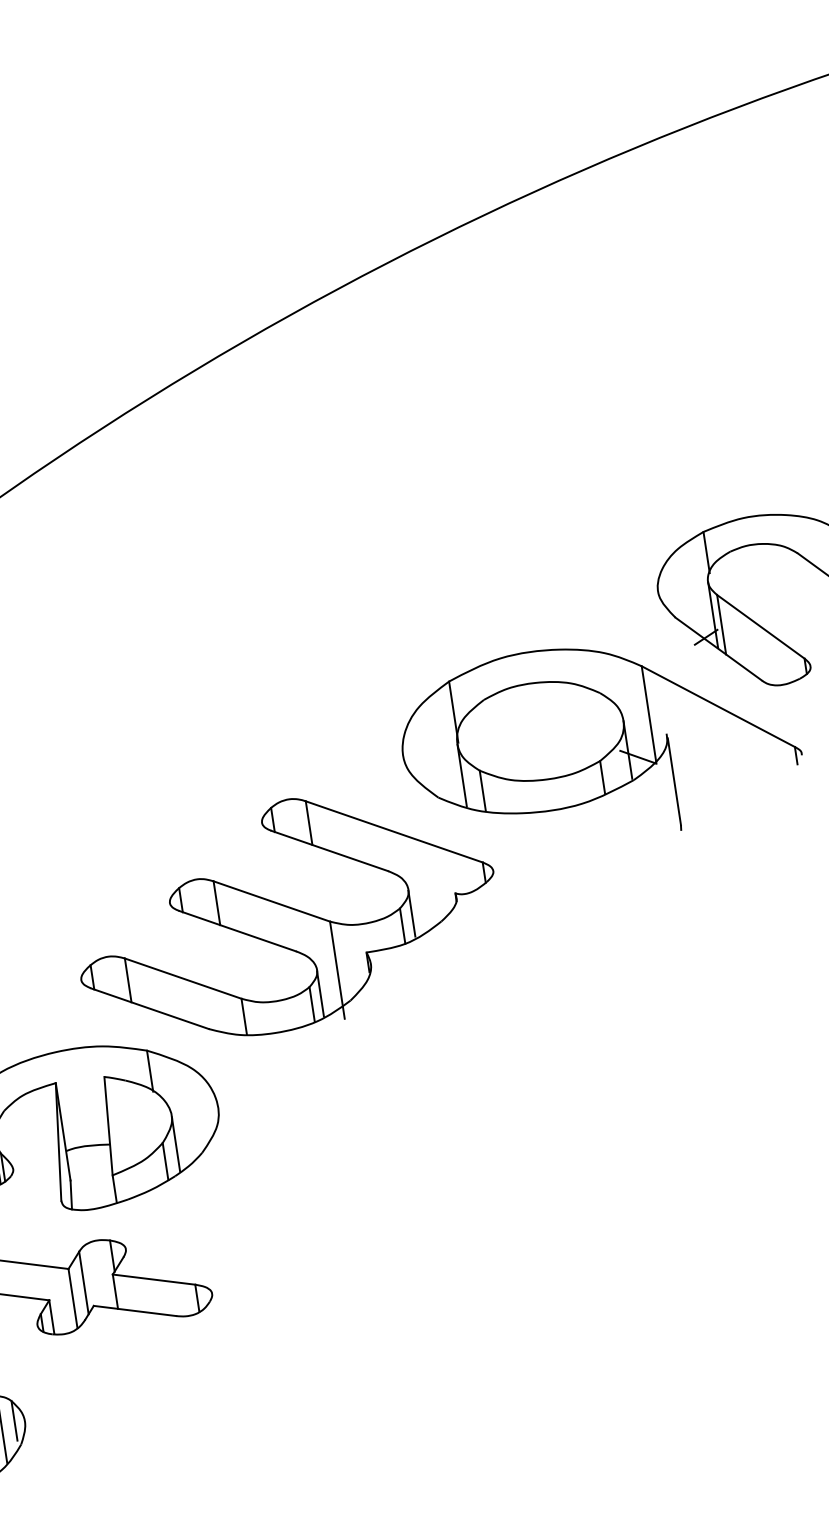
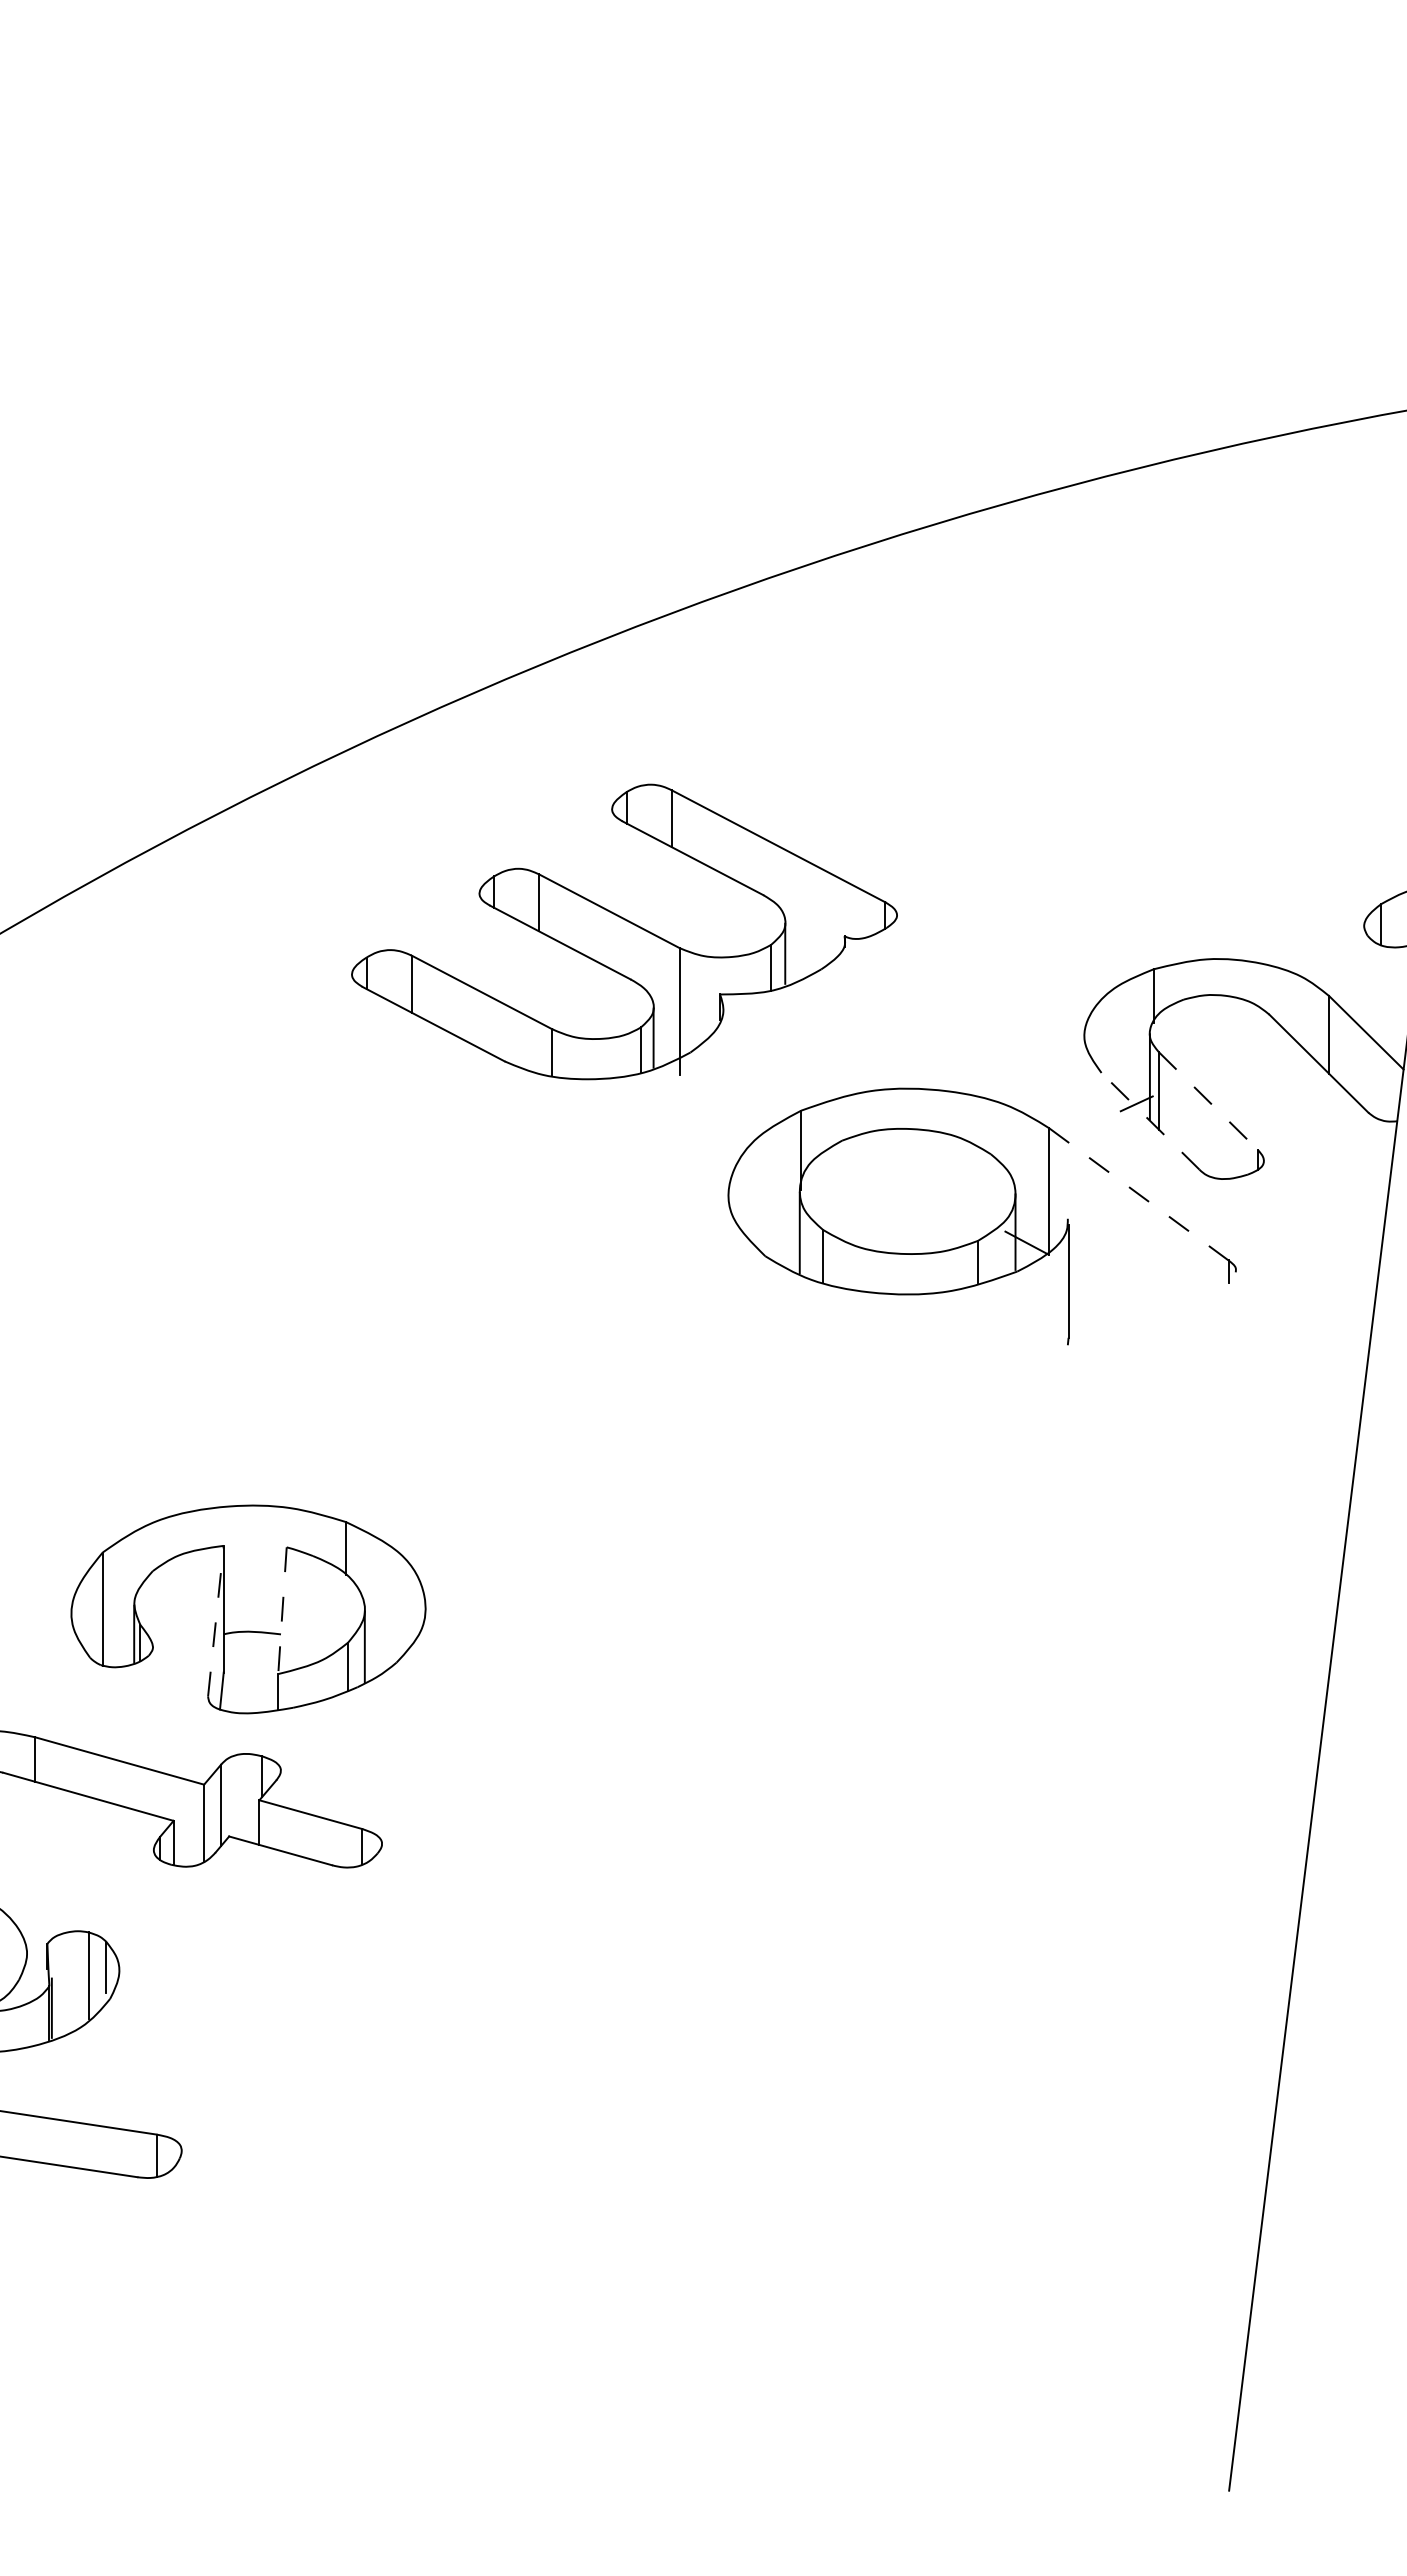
line: (760, 626) -> (1208, 1100), solid -> dashed
line: (718, 649) -> (1150, 1121), solid -> dashed
line: (718, 706) -> (1139, 1194), solid -> dashed
part: (285, 915) -> (624, 931), moved
line: (108, 1126) -> (282, 1611), solid -> dashed
line: (58, 1142) -> (215, 1621), solid -> dashed

